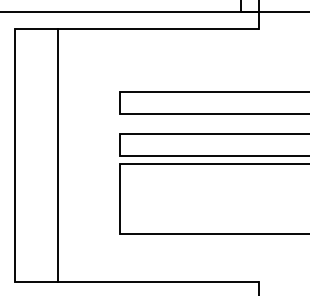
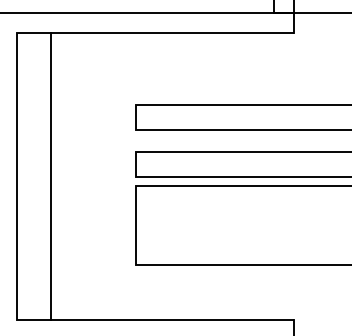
line: (58, 155) -> (51, 176), moved

